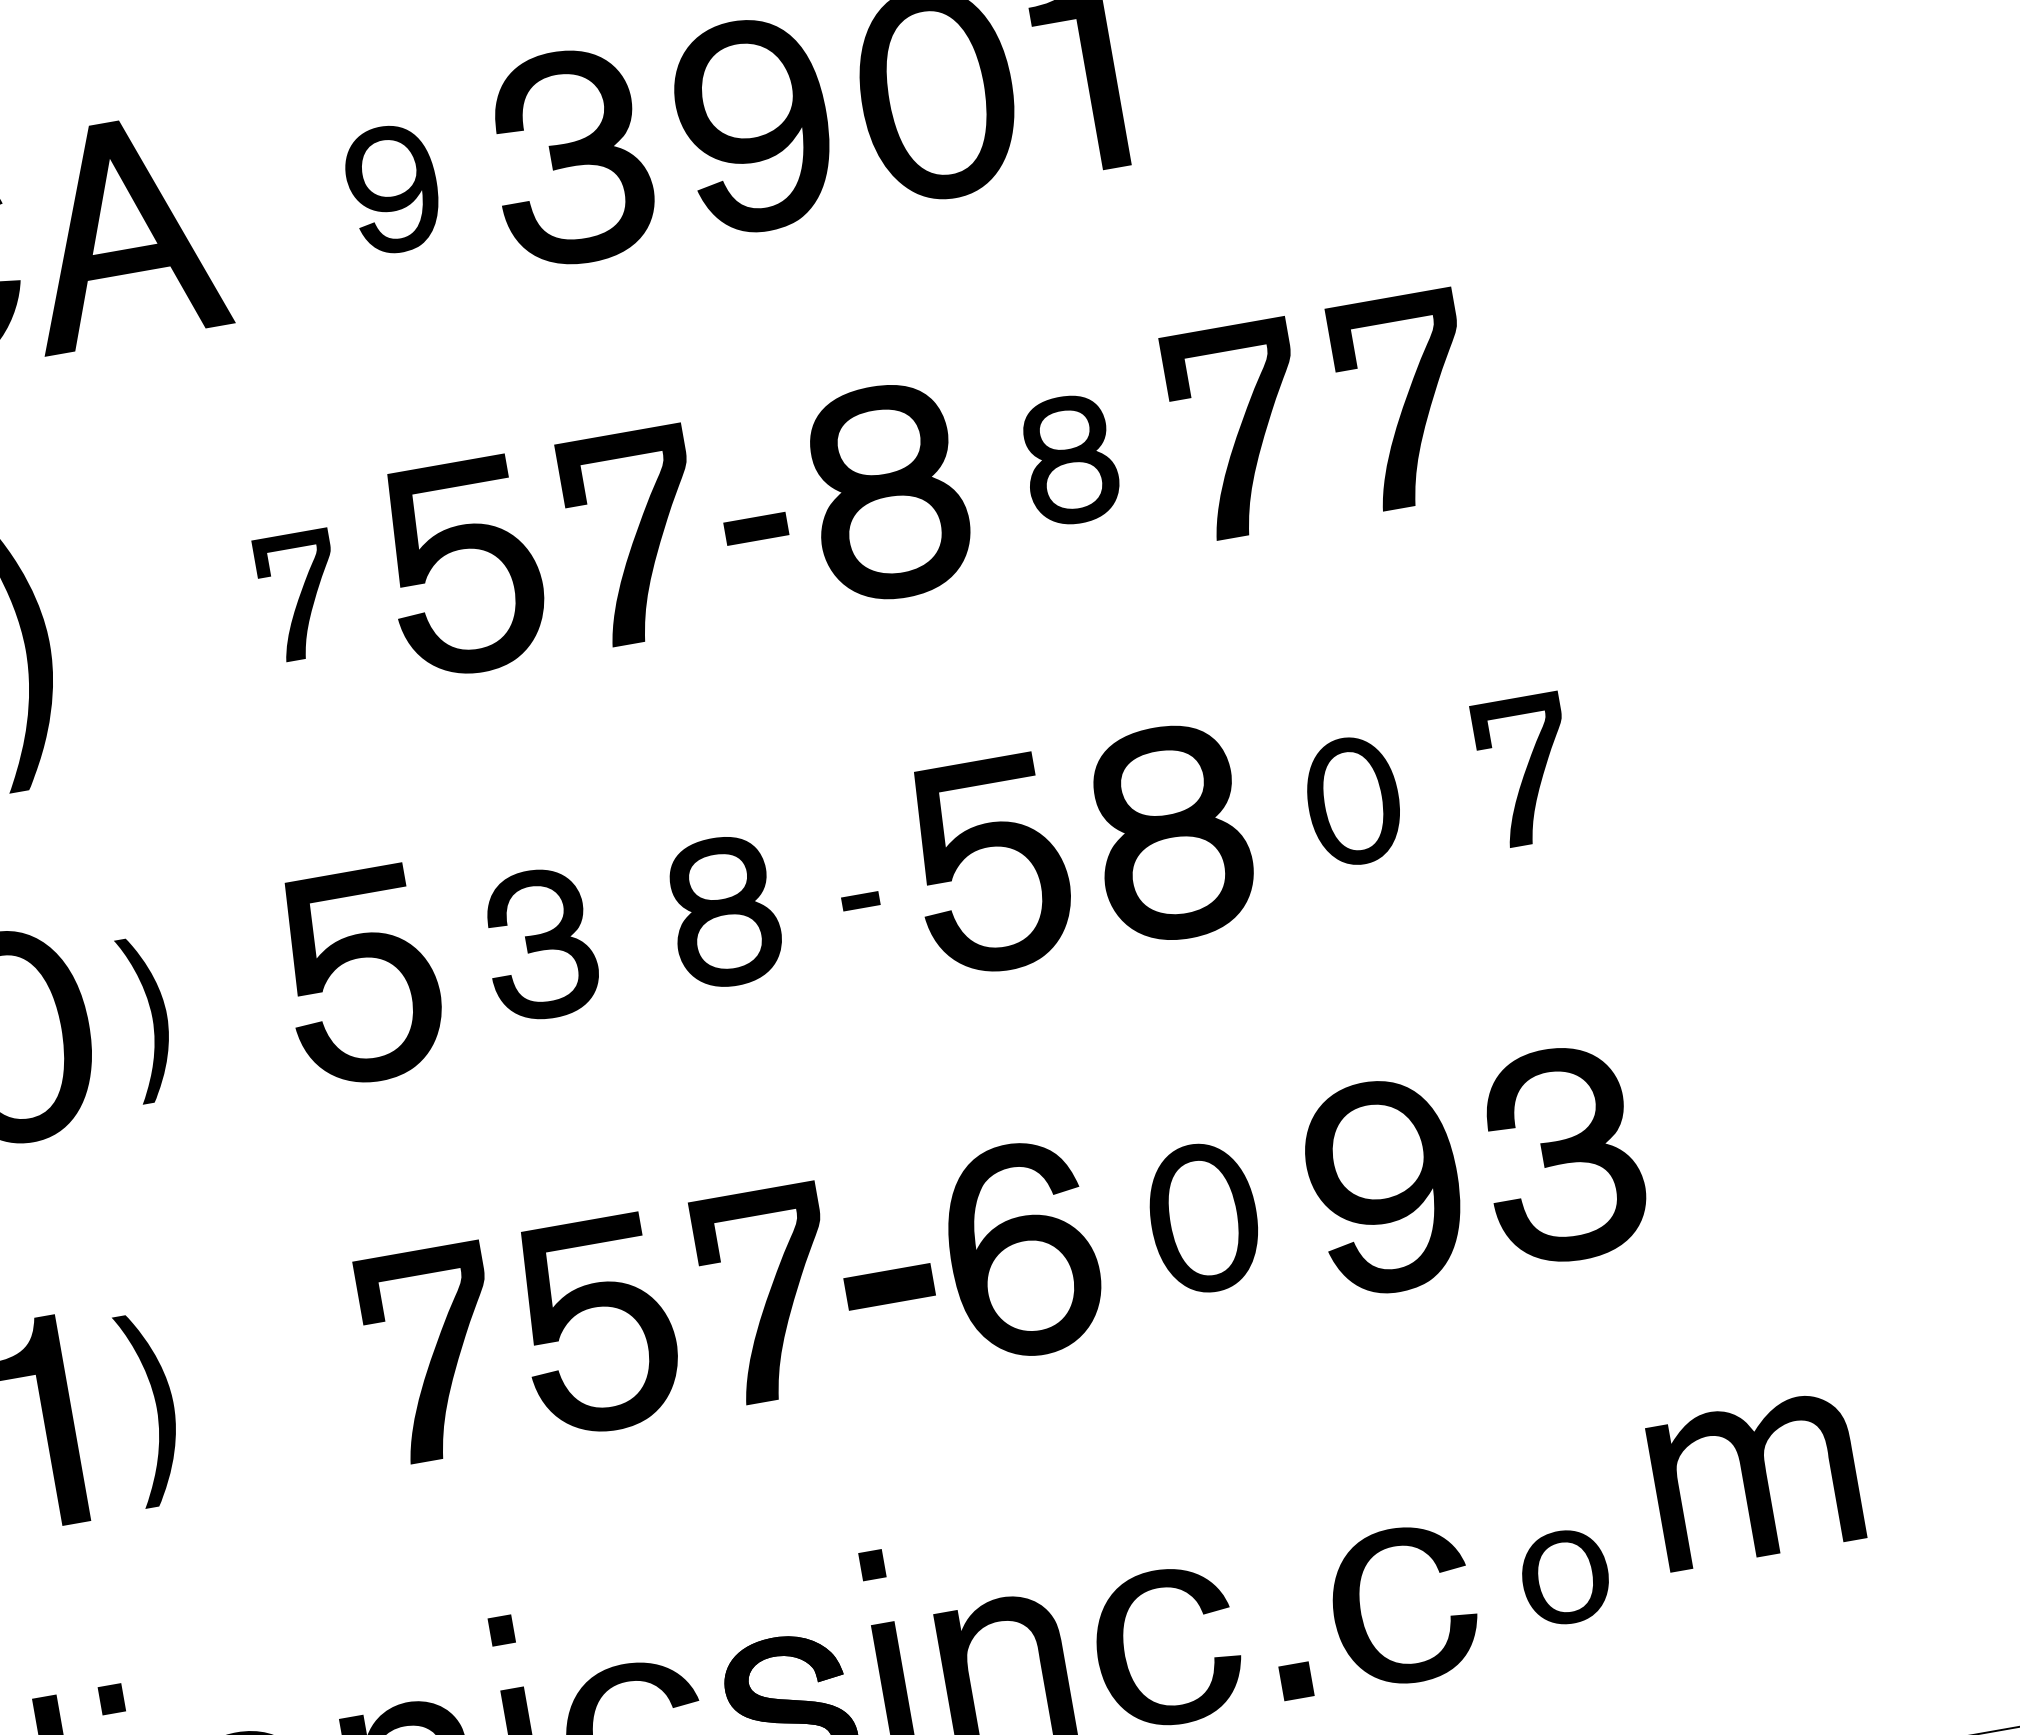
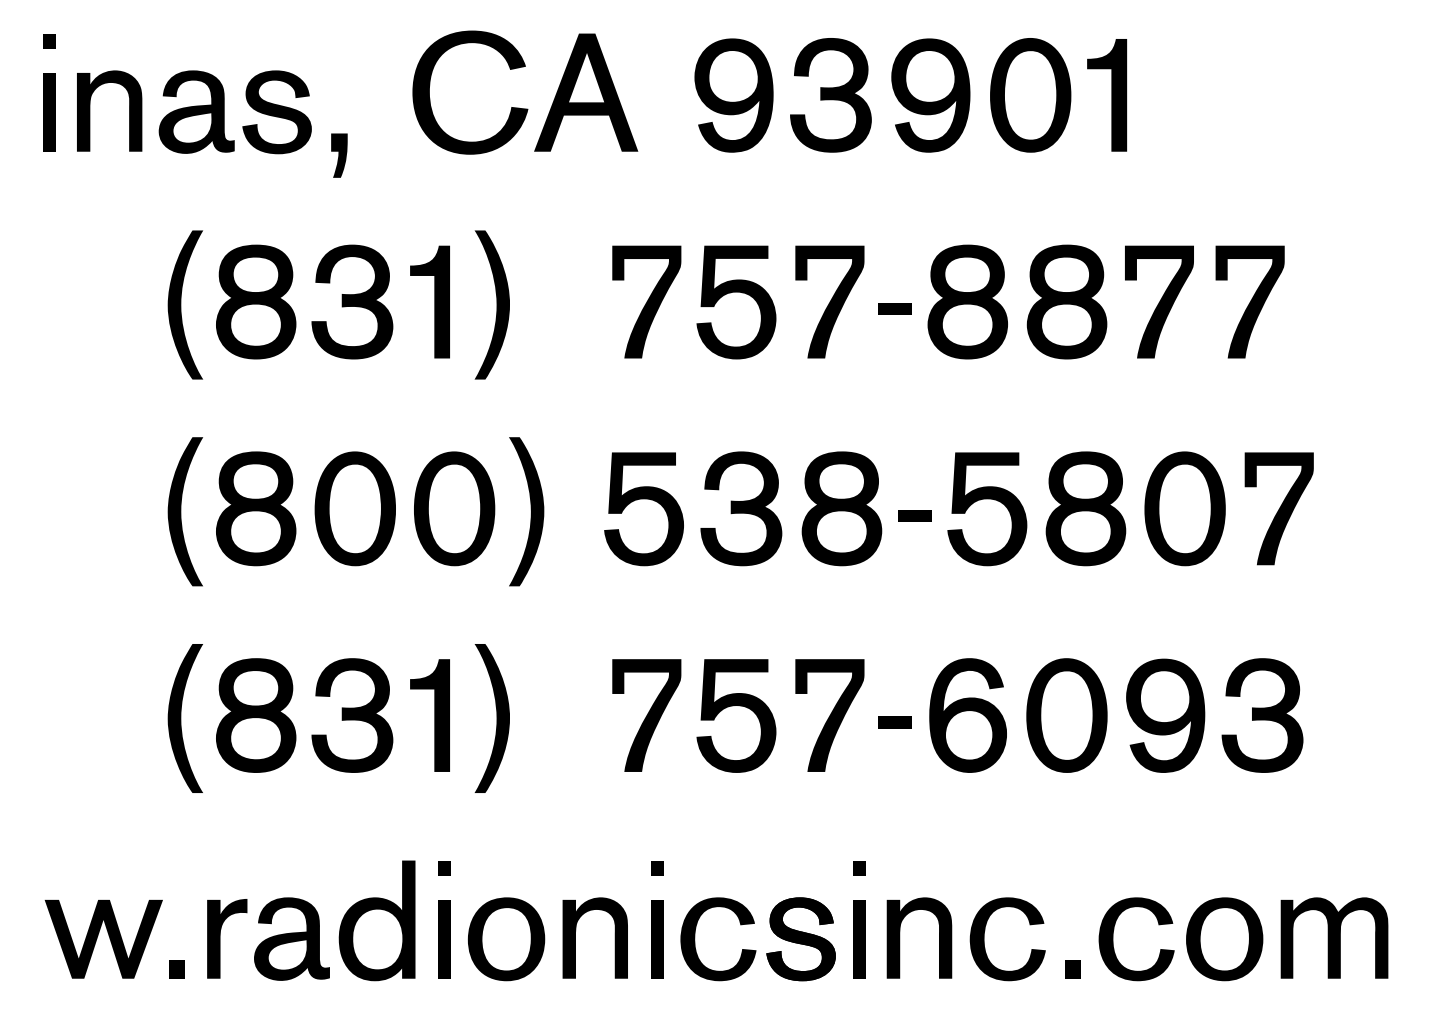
part: (392, 189) -> (733, 95), size x1.67
part: (1069, 459) -> (1066, 301), size x1.67
part: (299, 595) -> (646, 301), size x1.67
part: (1524, 770) -> (1278, 508), size x1.43
part: (1352, 800) -> (1184, 508), size x1.67
part: (859, 900) -> (914, 515), size x1.67
part: (723, 911) -> (841, 508), size x1.43
part: (540, 943) -> (741, 508), size x1.43
part: (147, 1018) -> (526, 511), size x1.67
part: (1202, 1218) -> (1066, 715), size x1.43
part: (889, 1286) -> (894, 722), size x0.71
part: (149, 1409) -> (491, 718), size x1.43
part: (1755, 1479) -> (1334, 937), moved
part: (1564, 1577) -> (1224, 939), size x1.67

